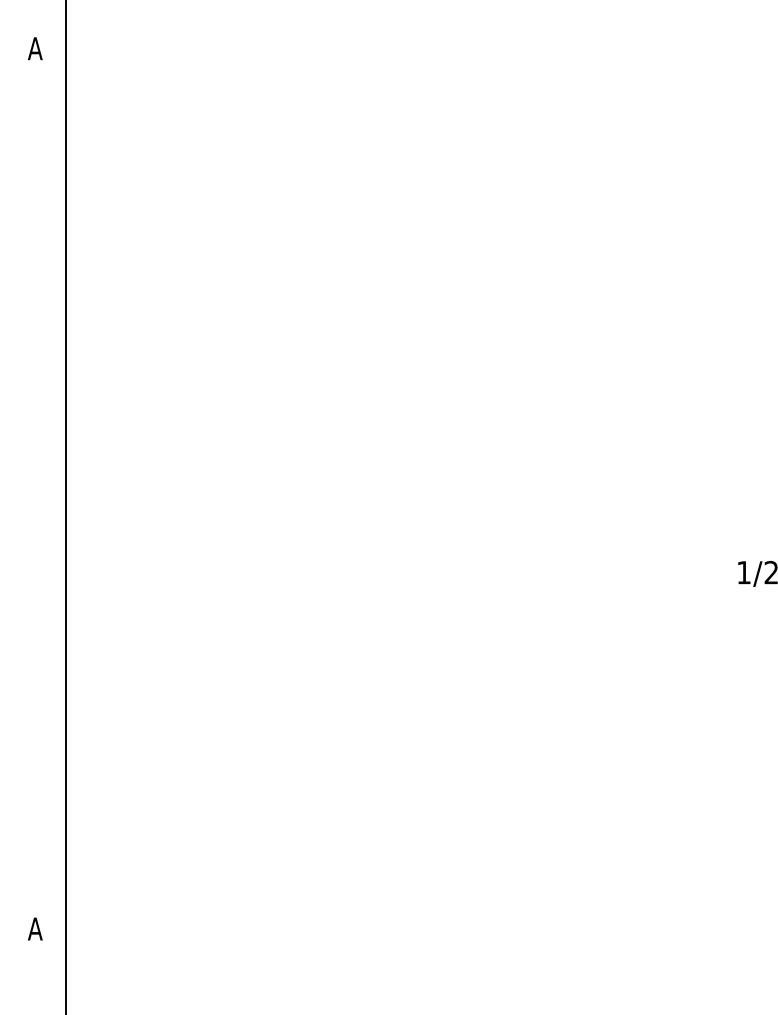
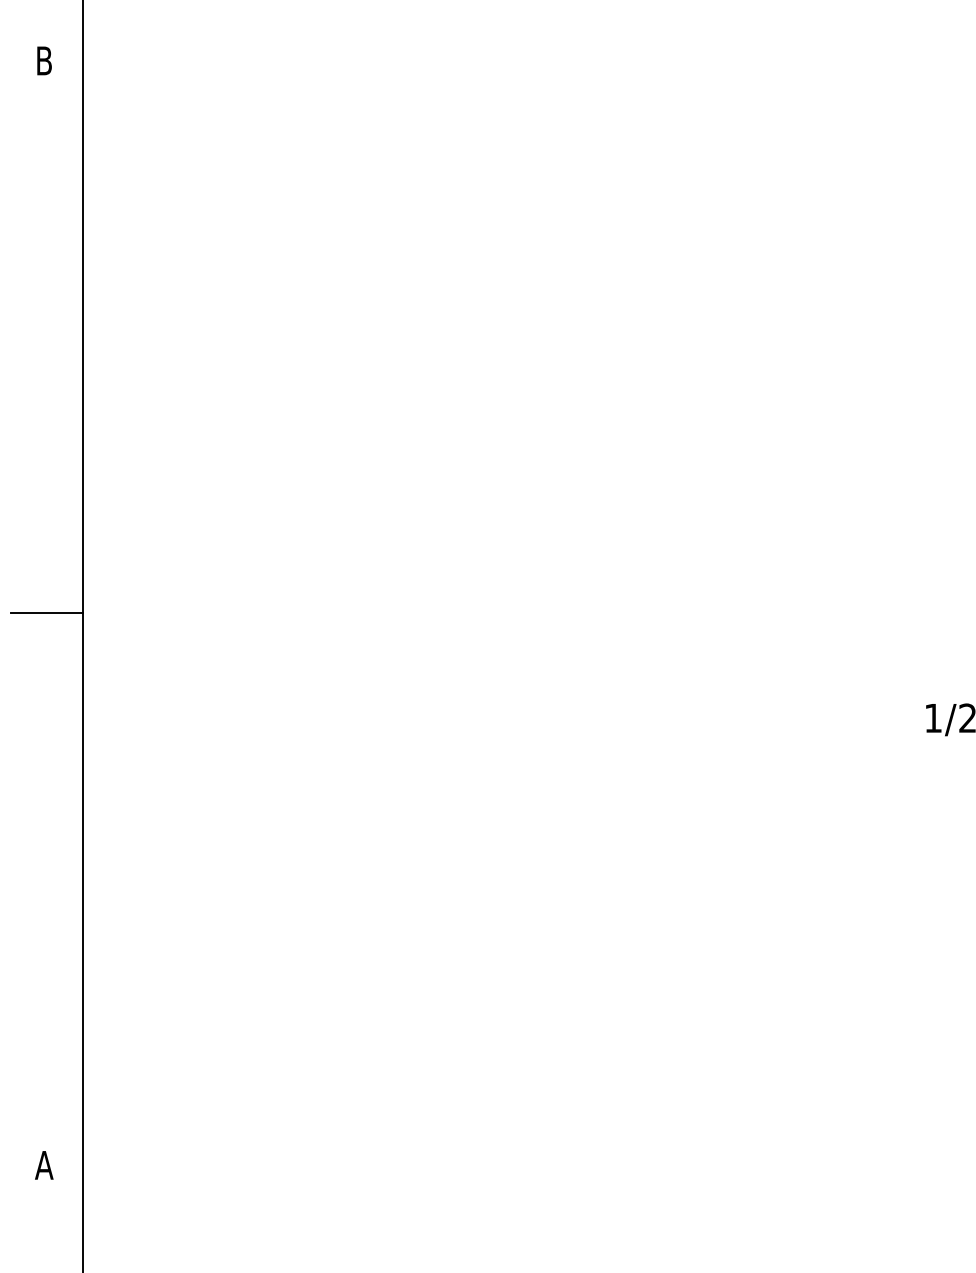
text: (35, 48) -> (44, 60), A -> B
line: (37, 489) -> (46, 613), added

